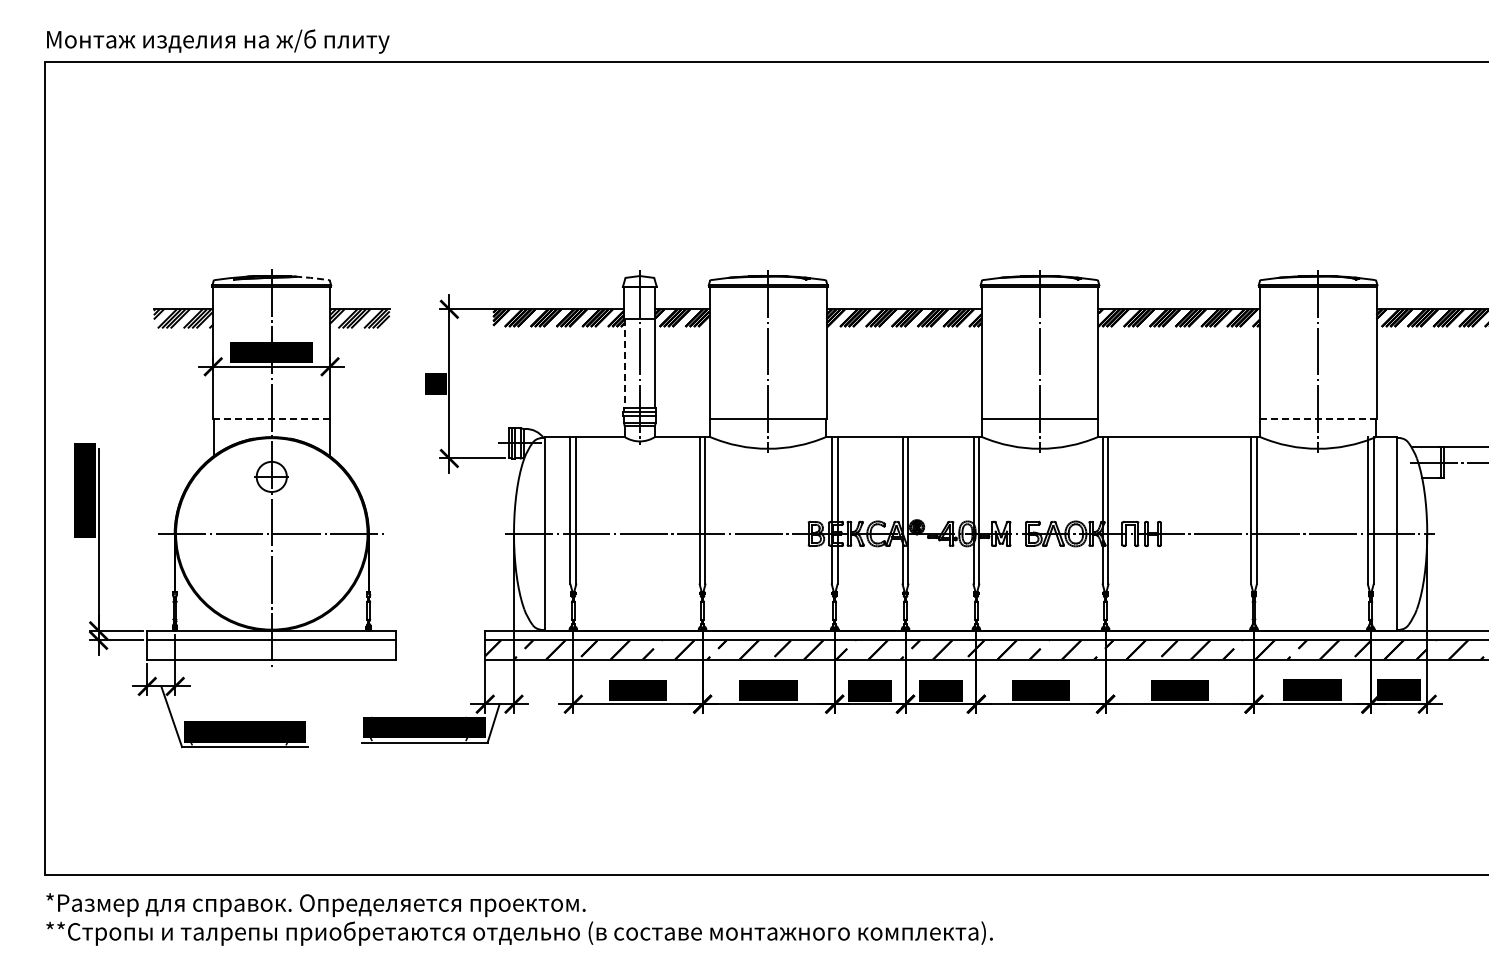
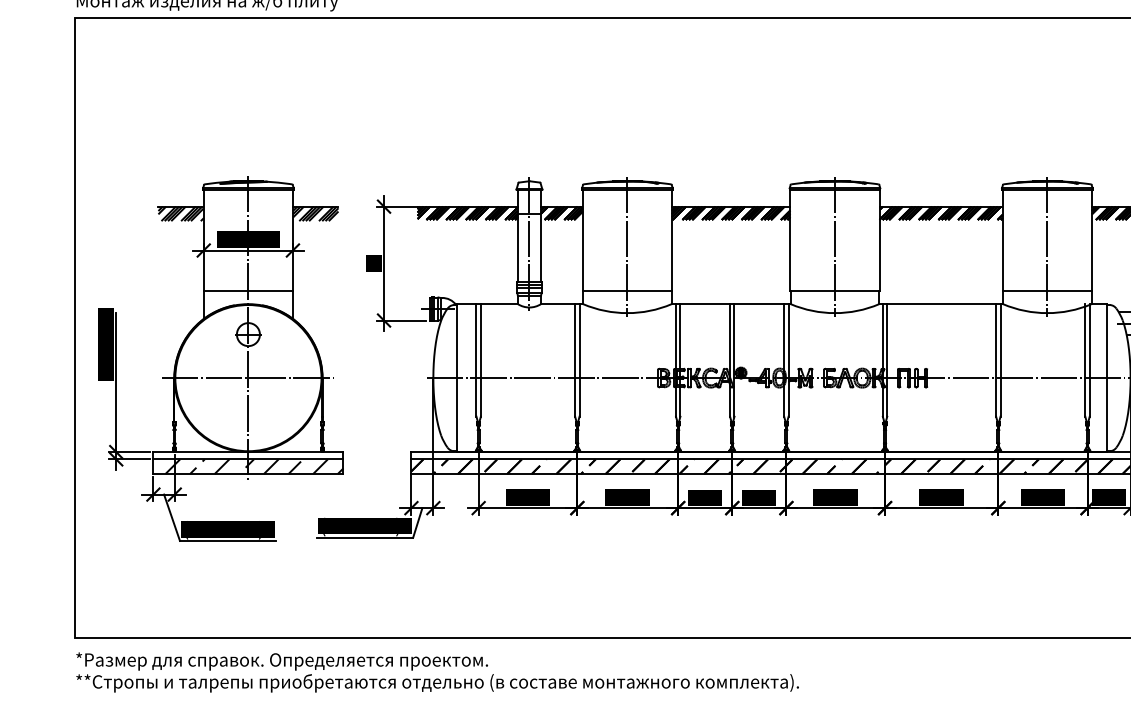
line: (312, 278) -> (279, 183), dashed -> solid
line: (624, 363) -> (517, 248), dashed -> solid
line: (272, 419) -> (248, 290), dashed -> solid
line: (1318, 419) -> (1047, 290), dashed -> solid
hatch: (279, 649) -> (254, 466), added

